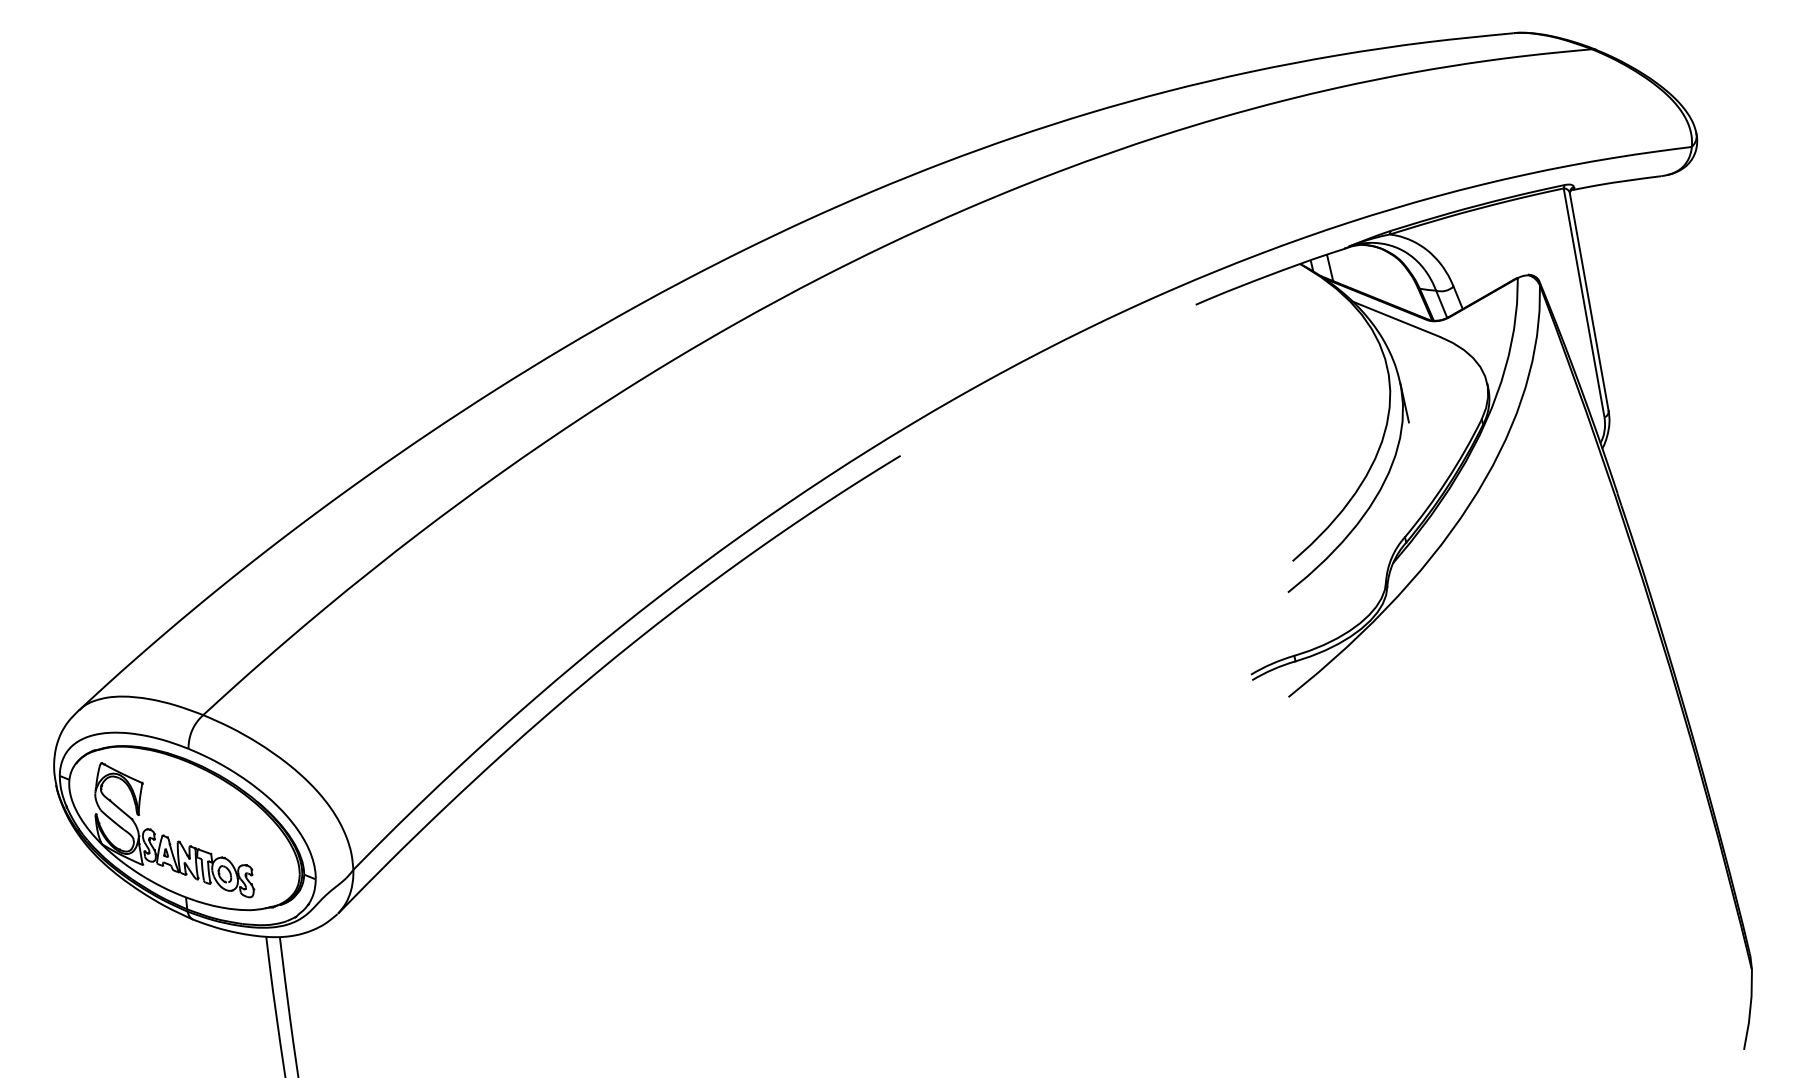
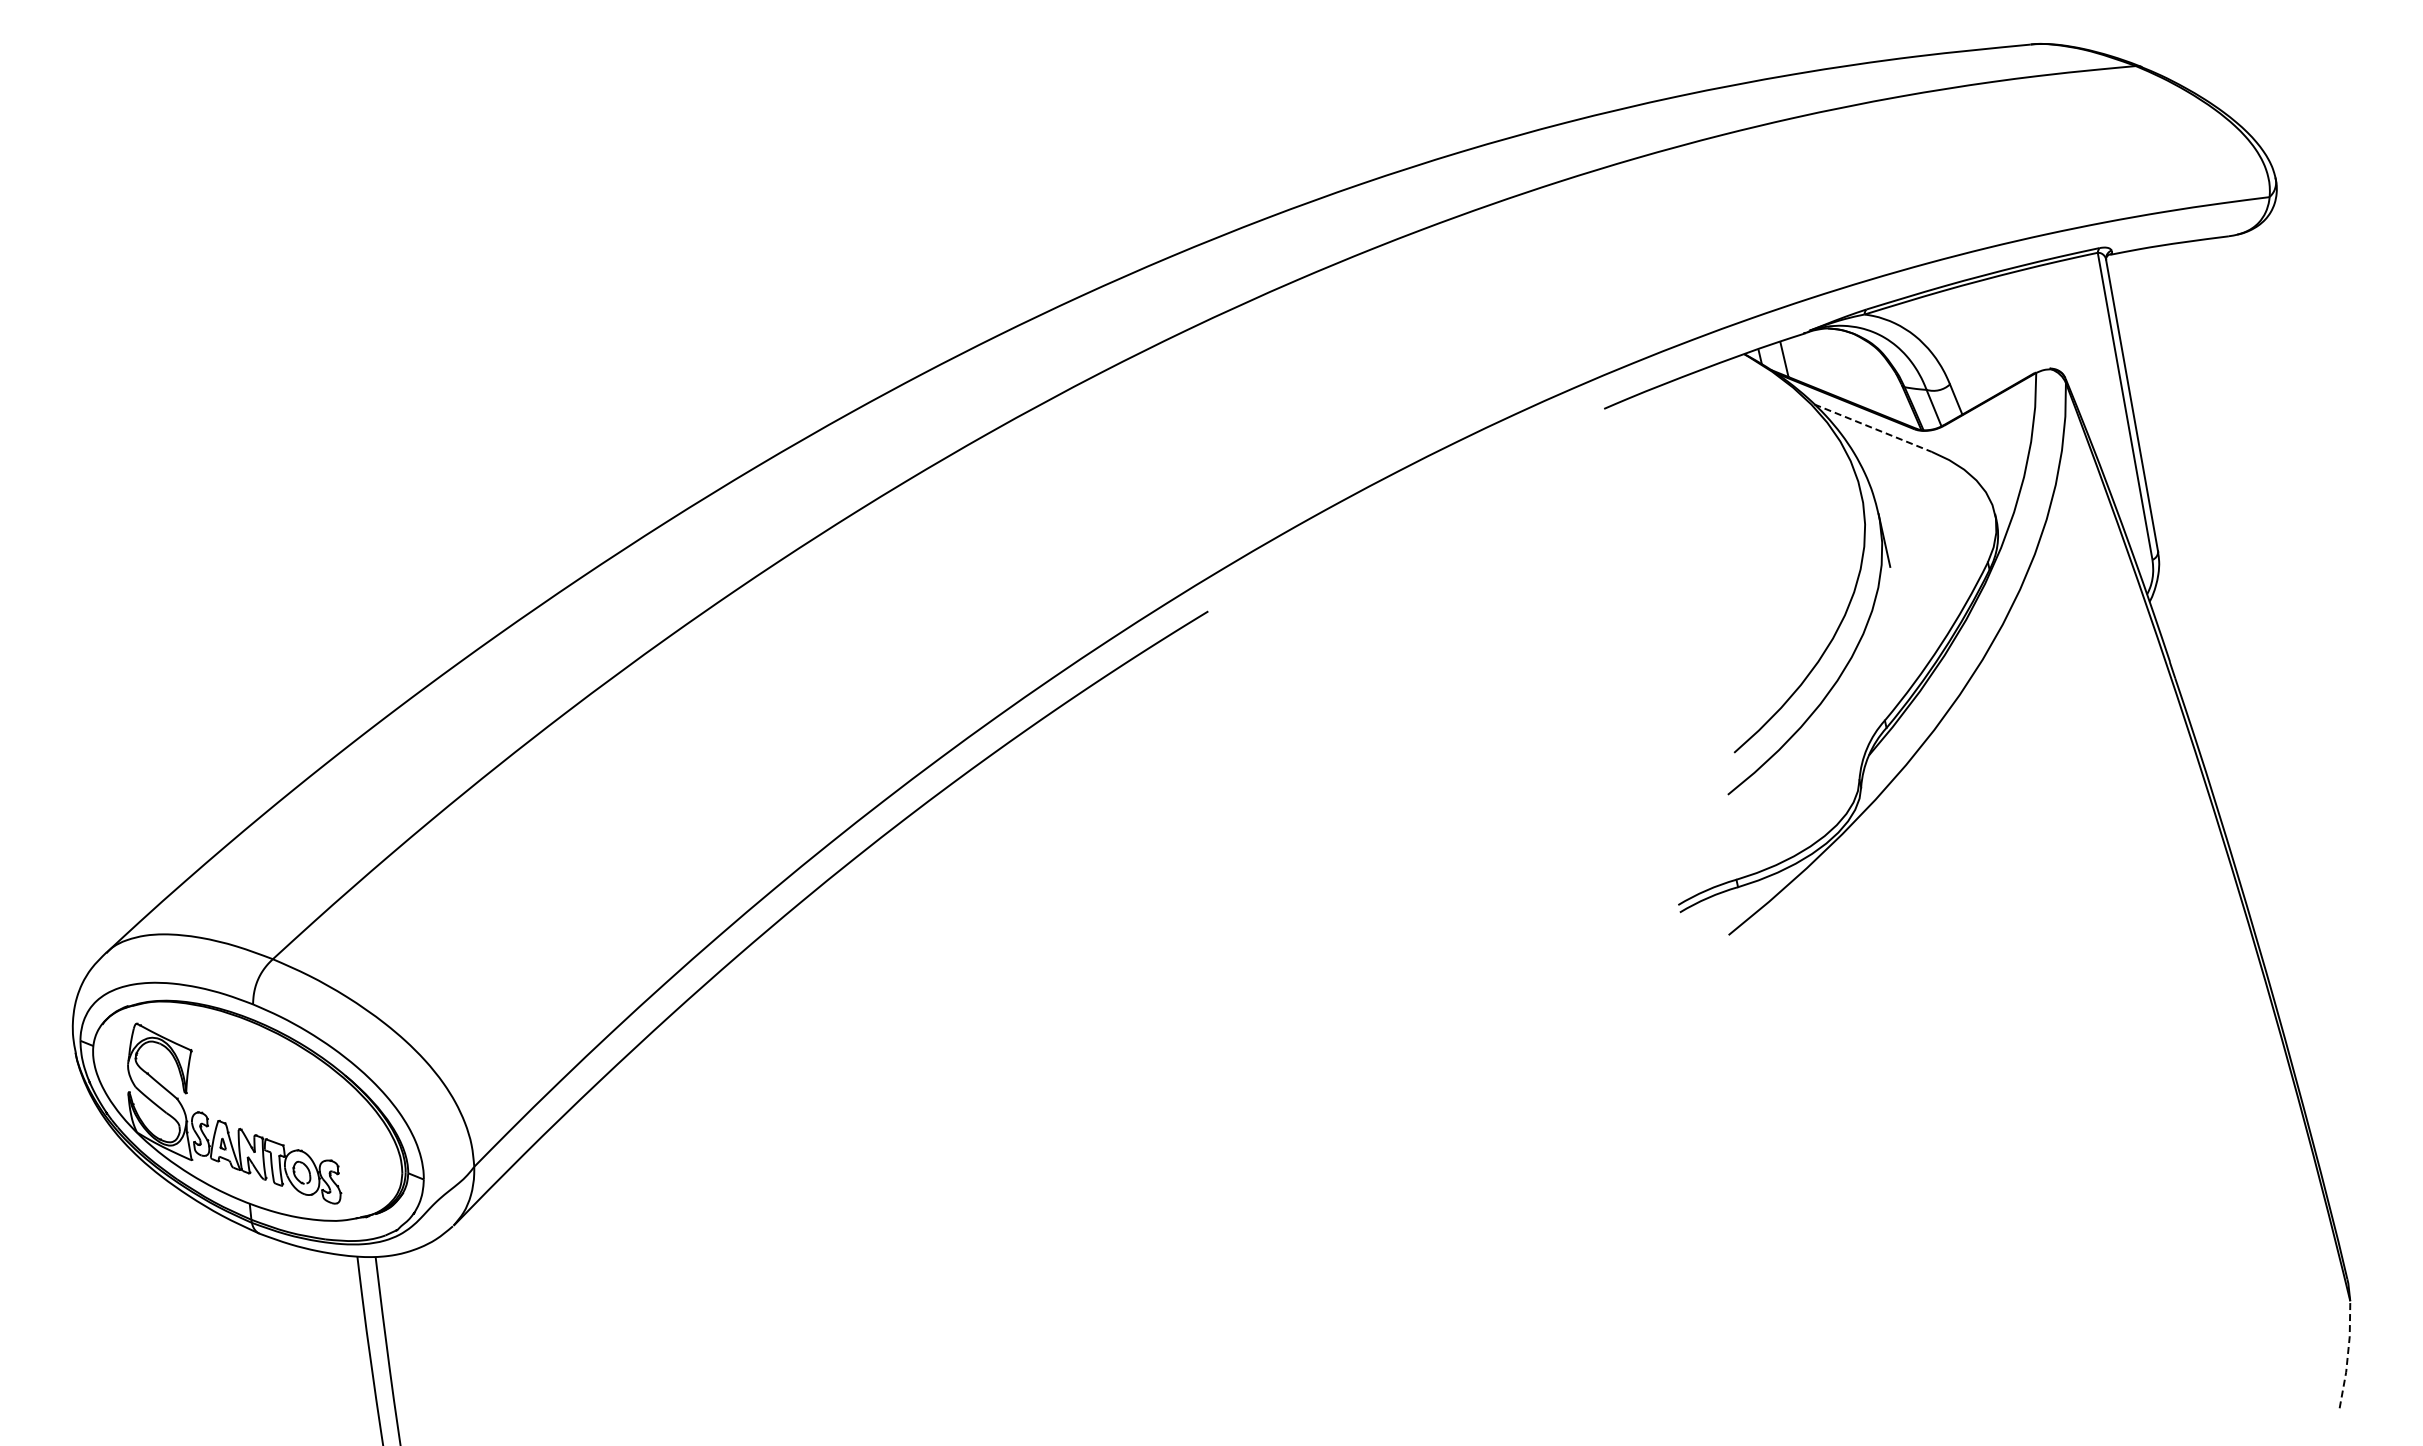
line: (1396, 319) -> (1873, 428), solid -> dashed
line: (1749, 1009) -> (2347, 1354), solid -> dashed

